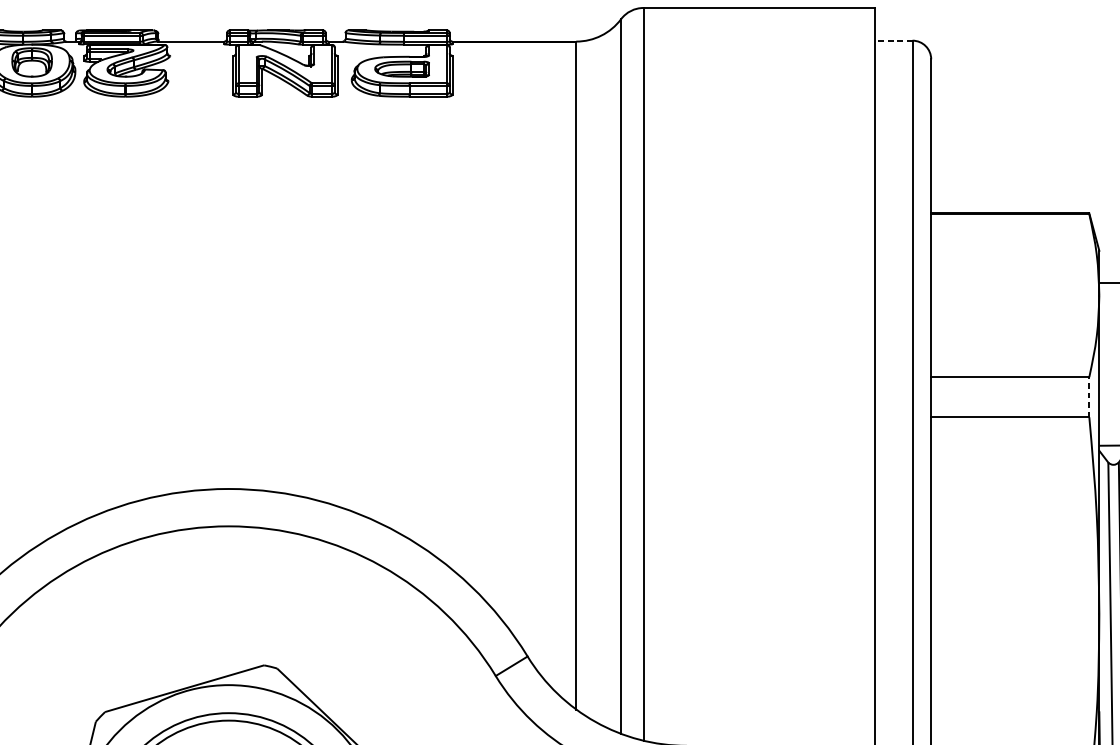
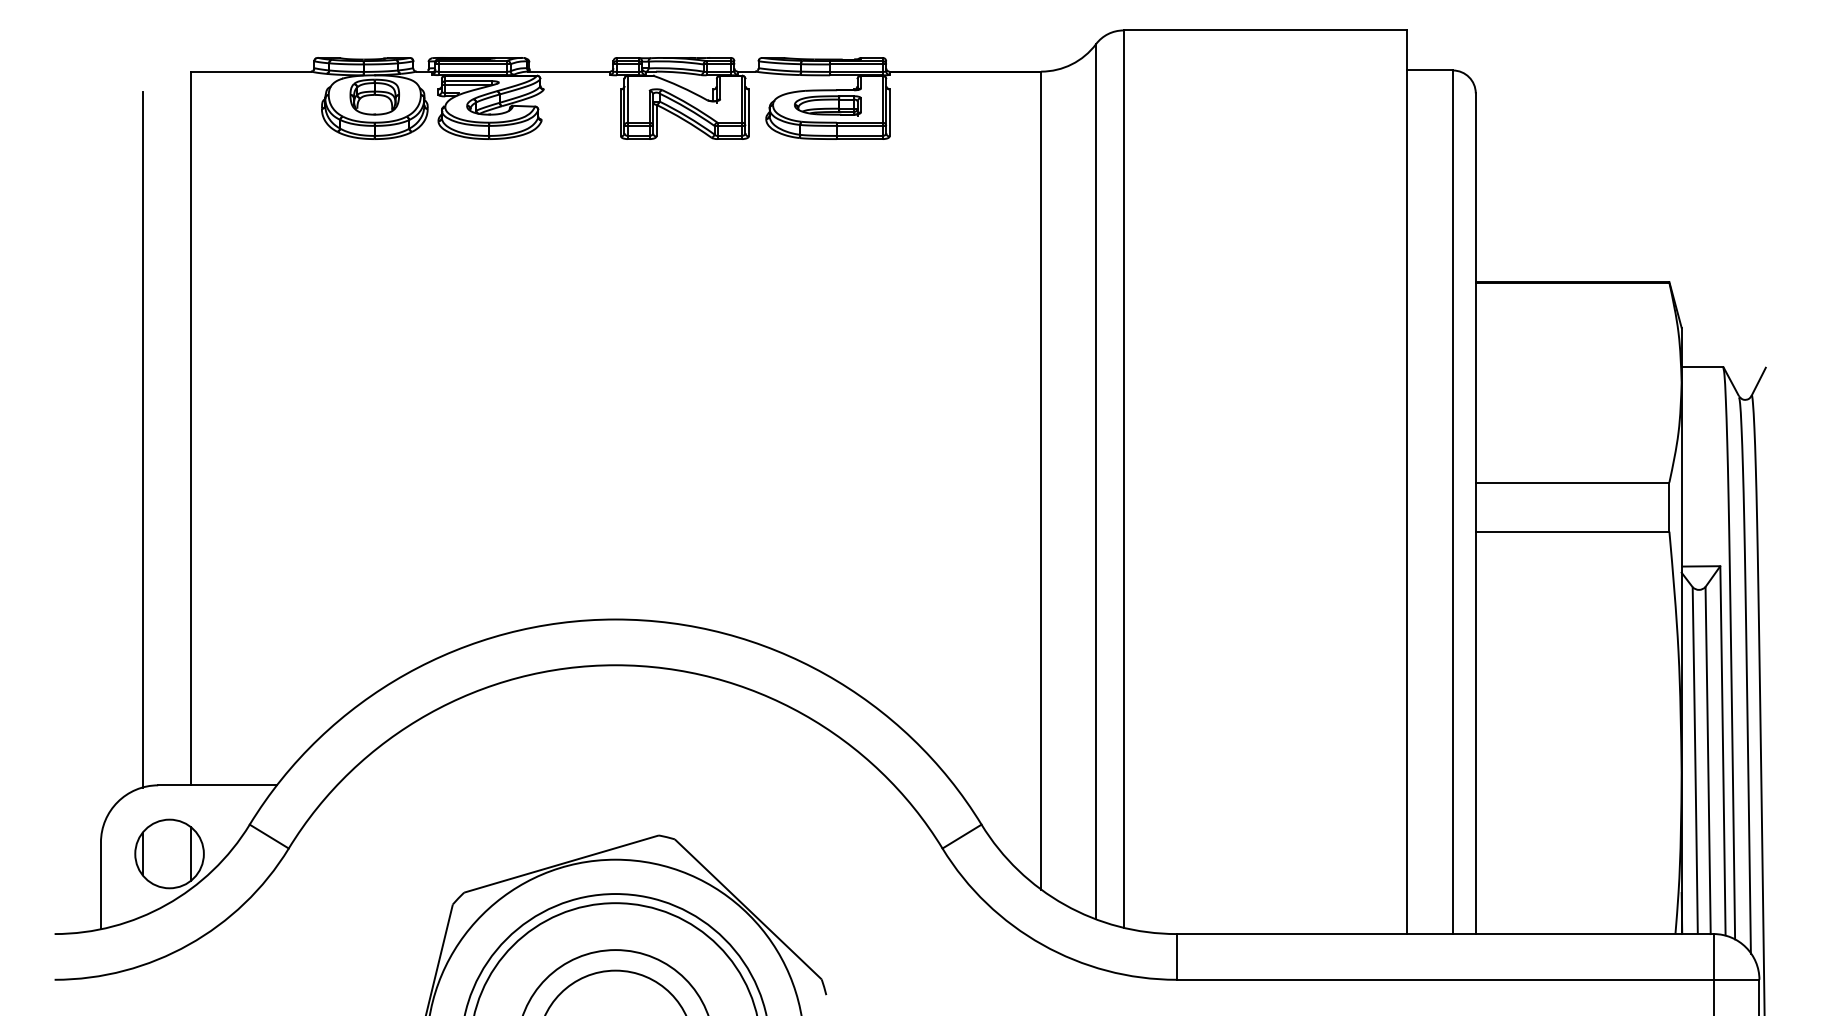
line: (894, 40) -> (1430, 70), dashed -> solid
line: (1089, 397) -> (1669, 507), dashed -> solid

